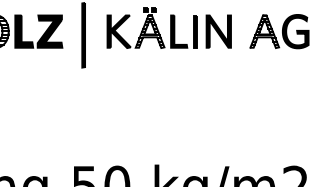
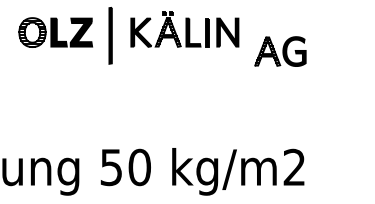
part: (279, 31) -> (280, 51), moved

